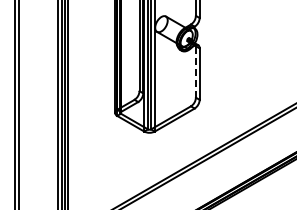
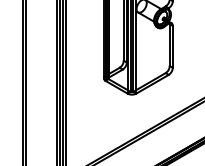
line: (195, 71) -> (169, 44), dashed -> solid

